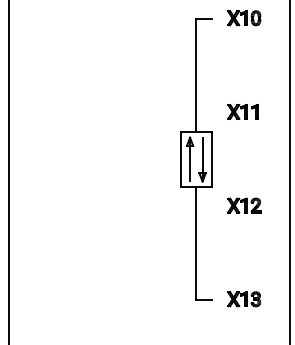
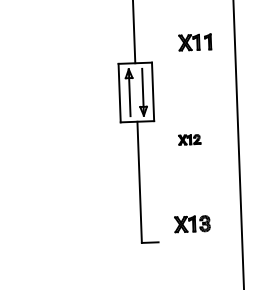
part: (242, 111) -> (194, 42), moved
part: (244, 205) -> (189, 139), size x0.6
part: (244, 299) -> (192, 224), moved

